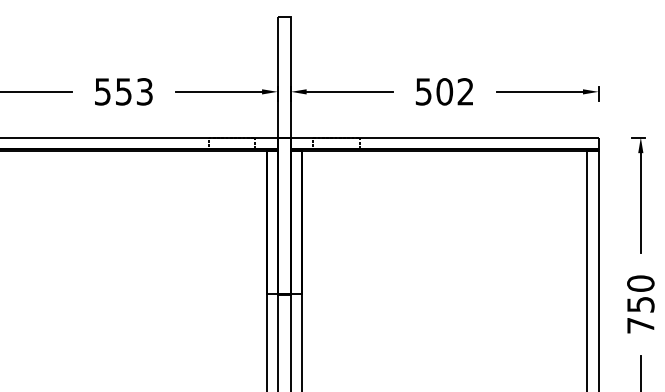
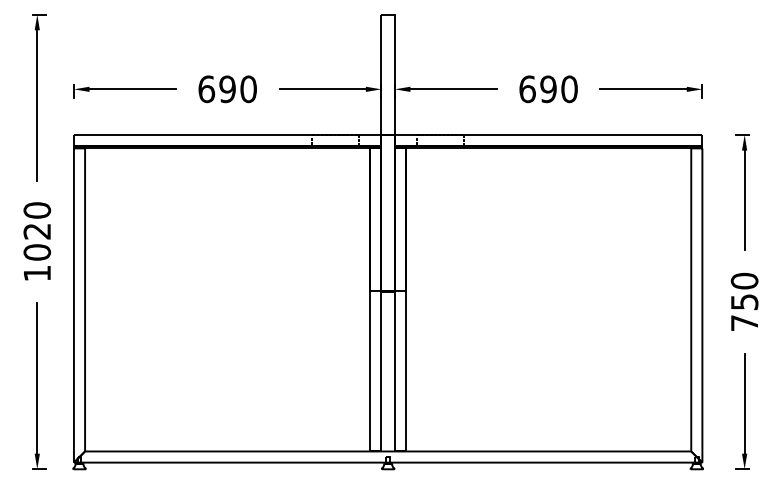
text: (123, 92) -> (227, 89), 553 -> 690
text: (444, 92) -> (548, 89), 502 -> 690

